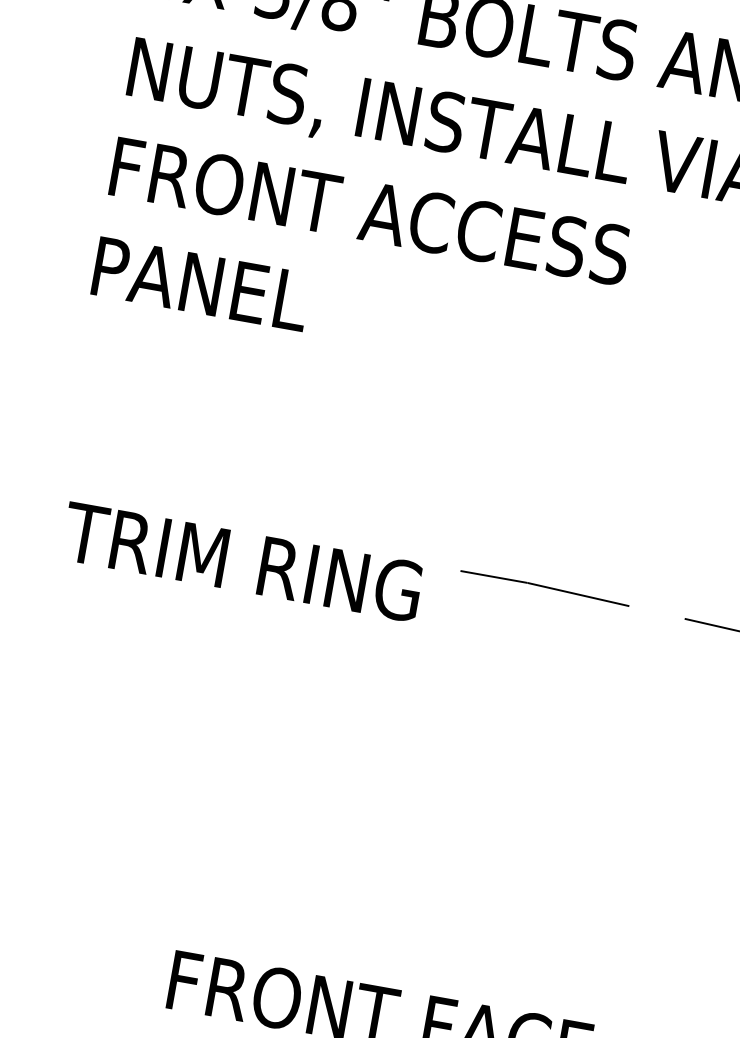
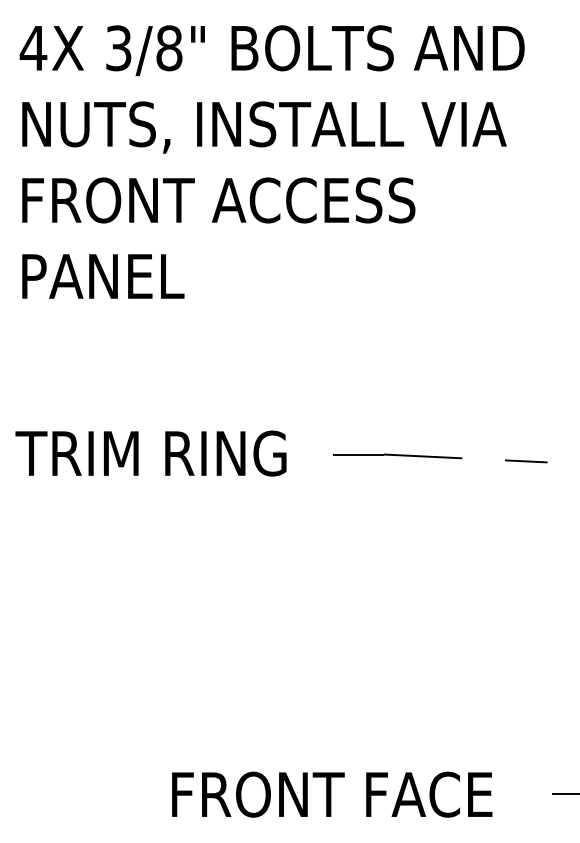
text: (241, 561) -> (150, 453), moved

